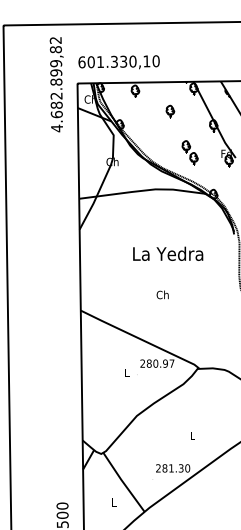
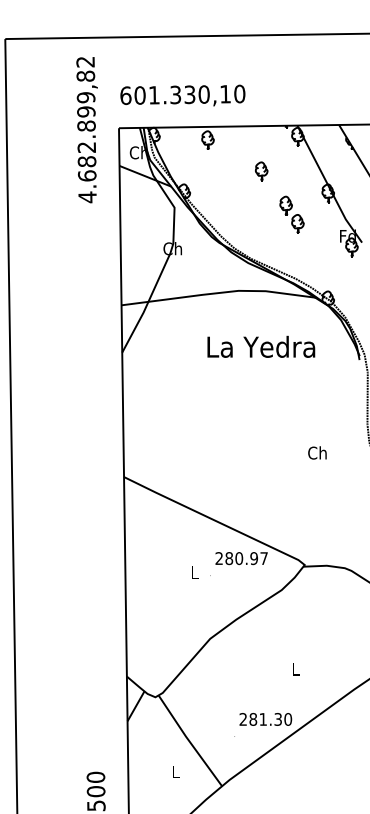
part: (189, 152) -> (290, 214), moved
text: (168, 253) -> (261, 346), moved
text: (162, 294) -> (317, 452), moved

